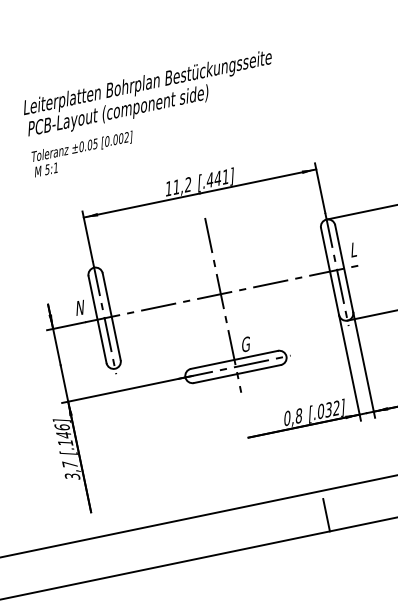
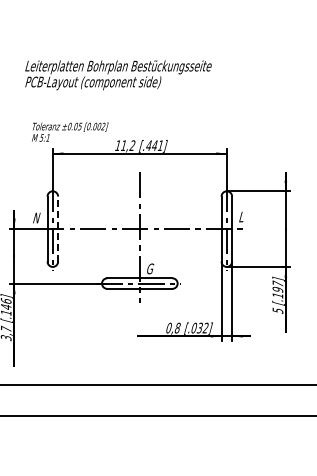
text: (83, 153) -> (70, 131), moved
line: (112, 317) -> (58, 229), solid -> dashed
line: (326, 515) -> (182, 403), removed

